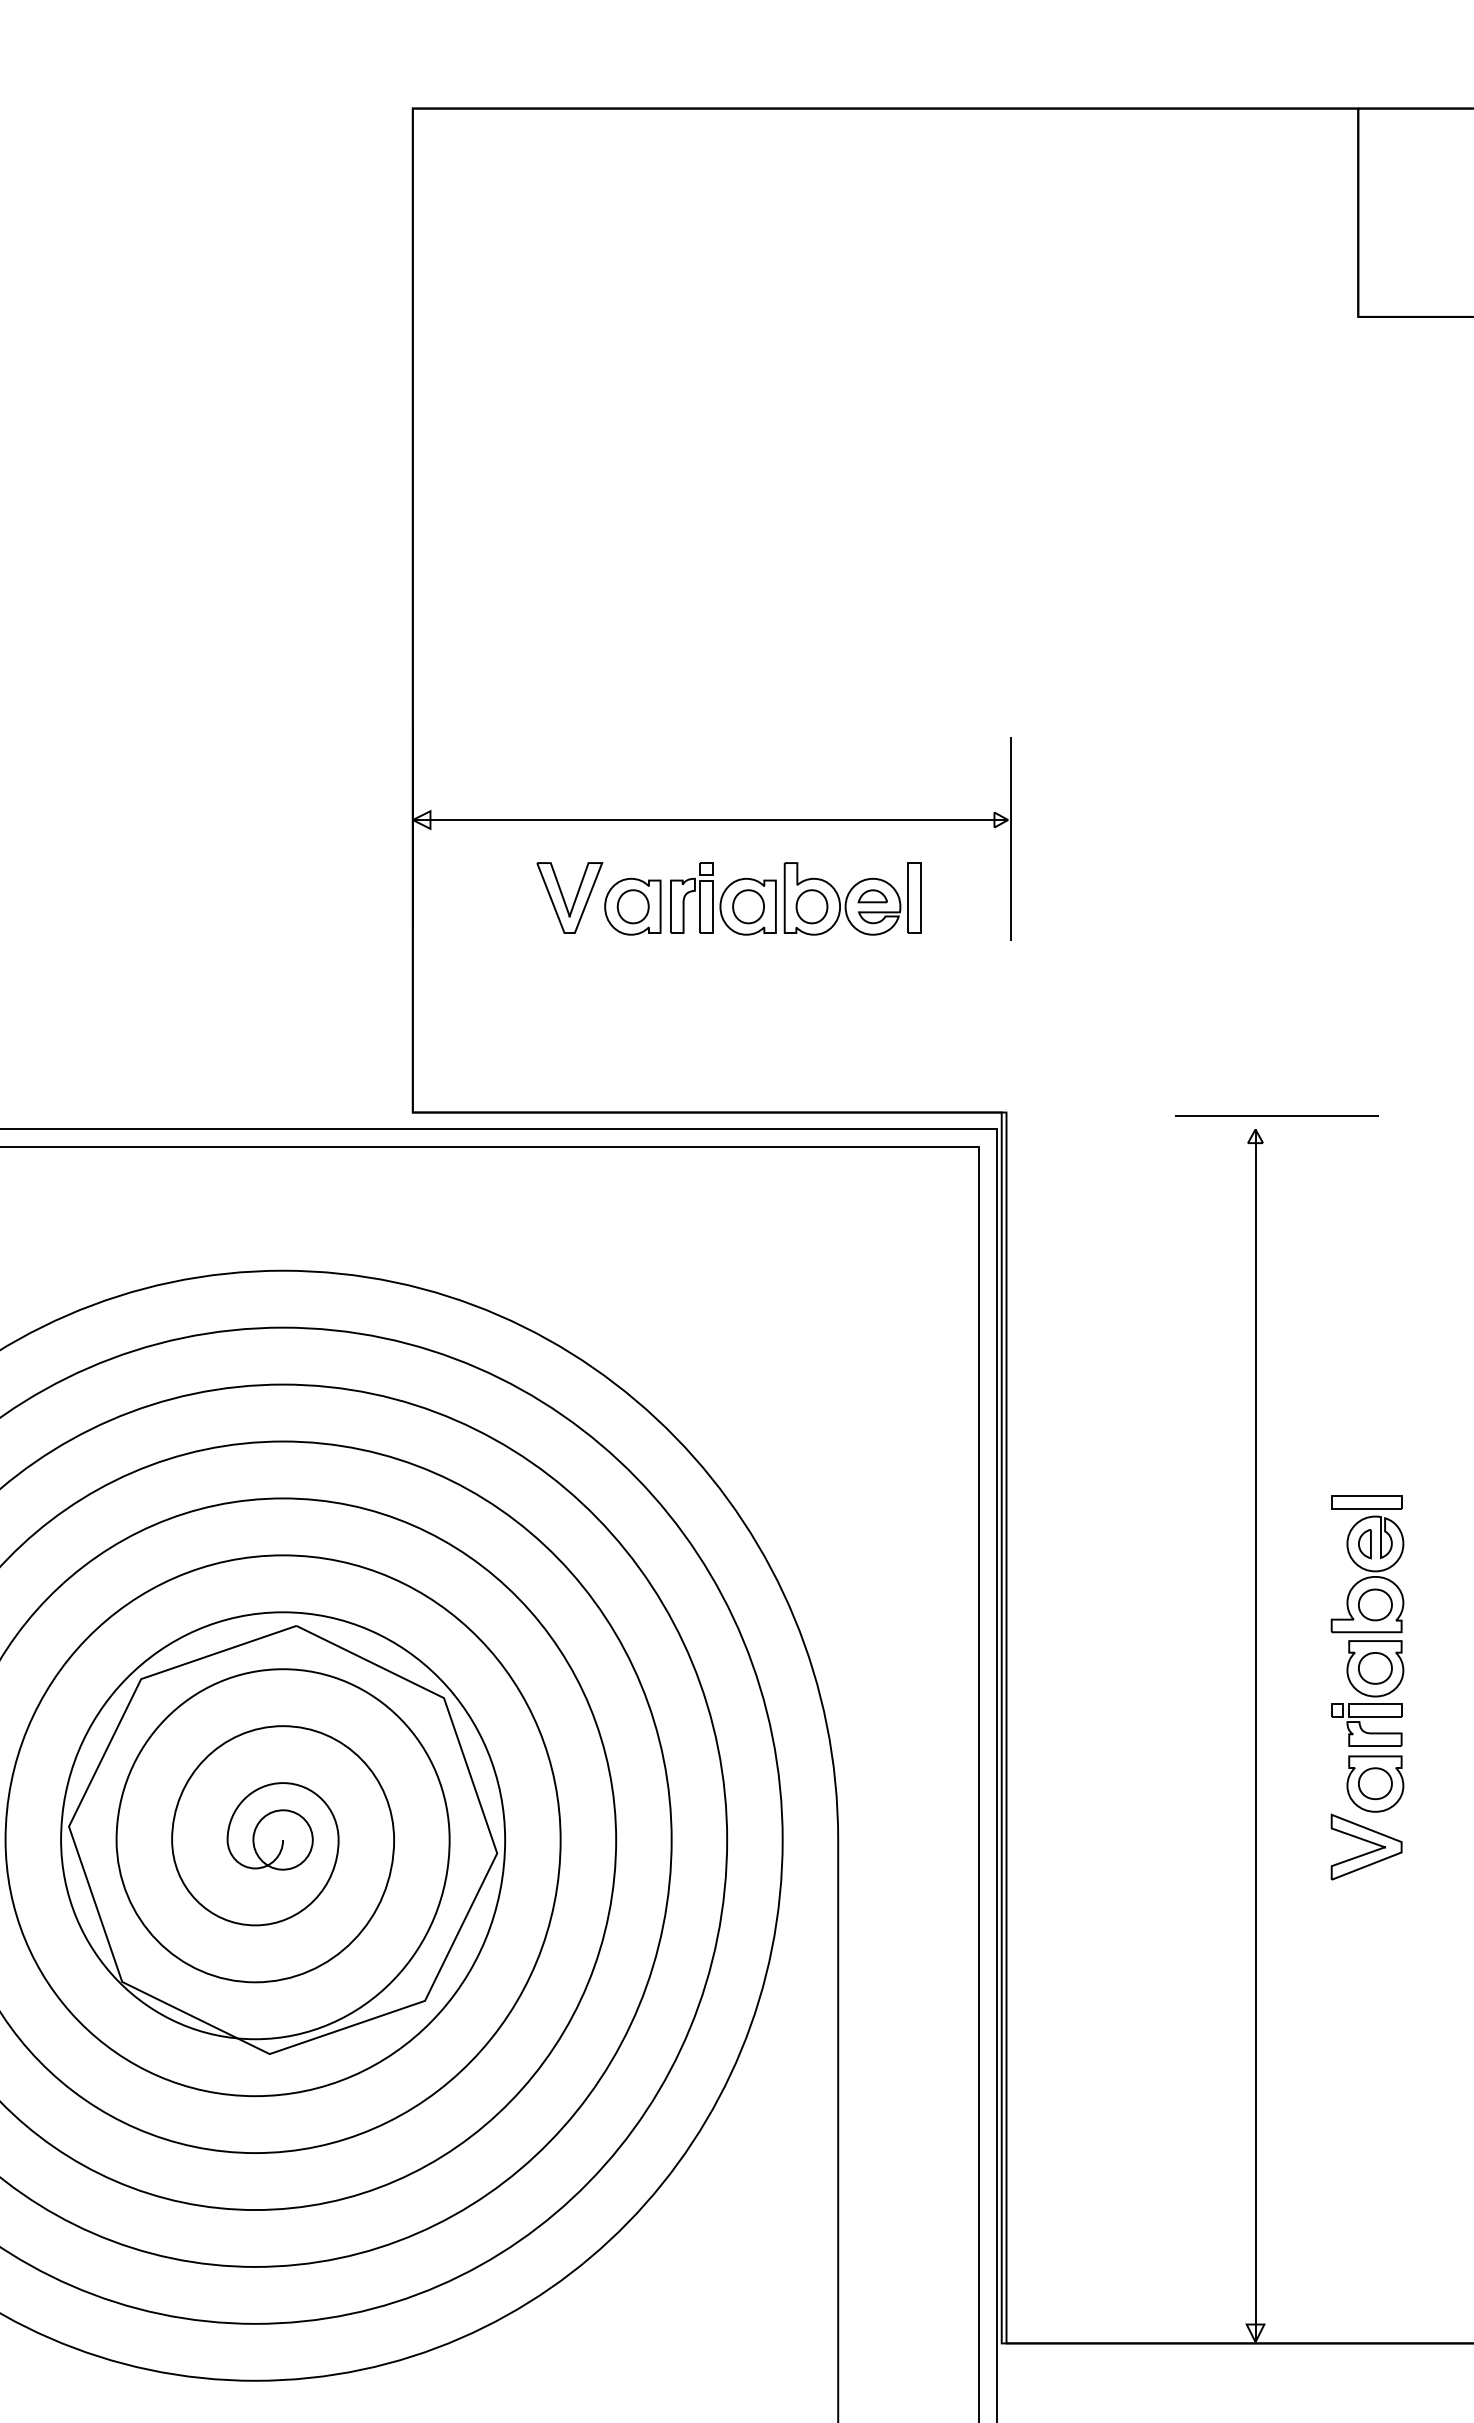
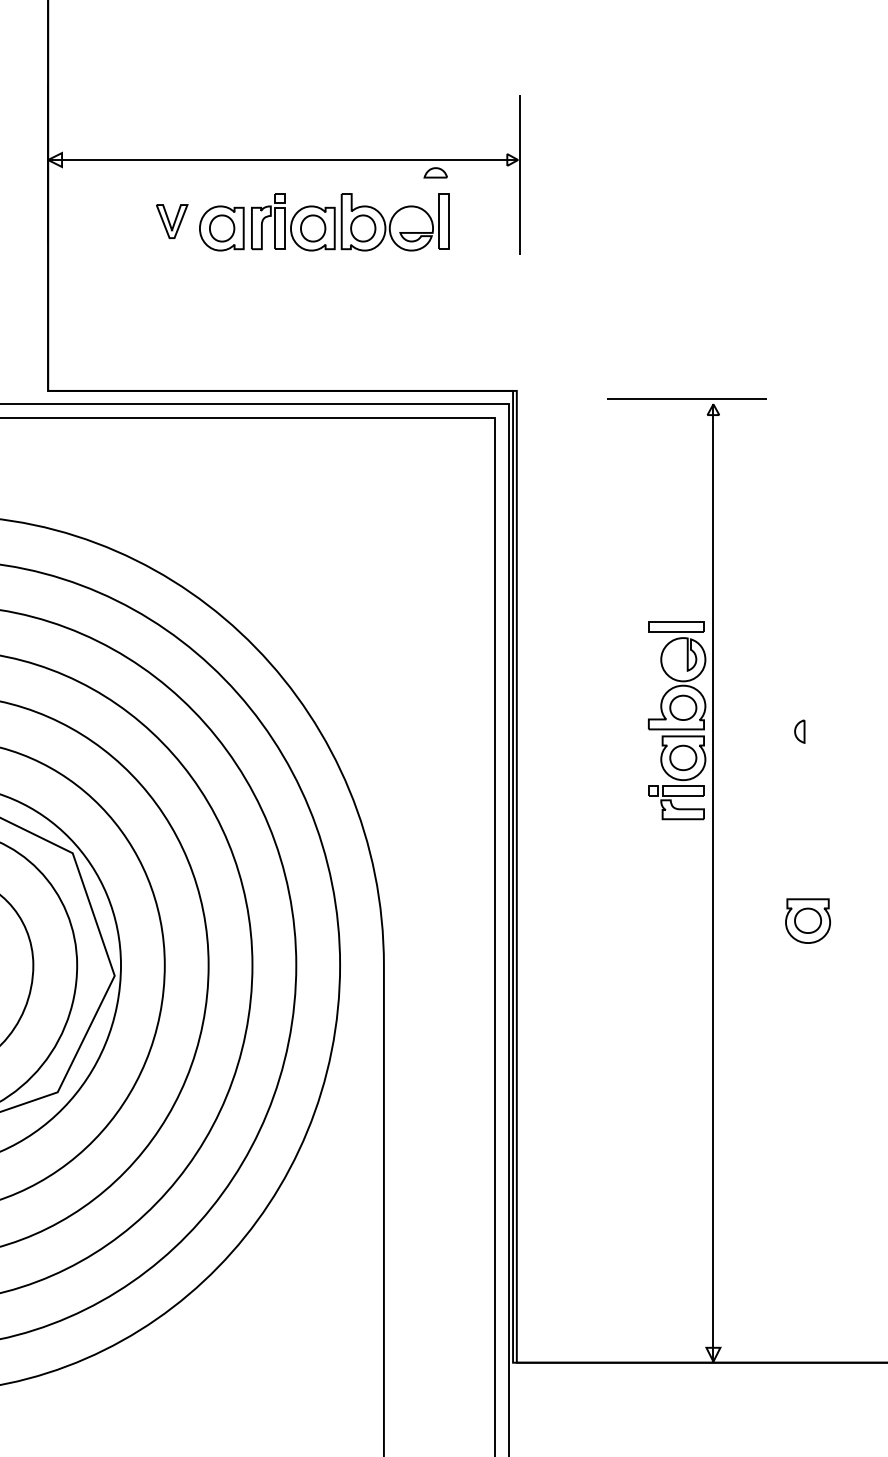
part: (872, 896) -> (435, 173), moved
part: (569, 897) -> (171, 221), size x0.6
line: (1276, 1115) -> (686, 398), moved
part: (1367, 1620) -> (677, 720), moved
part: (1366, 1846) -> (801, 970), removed

